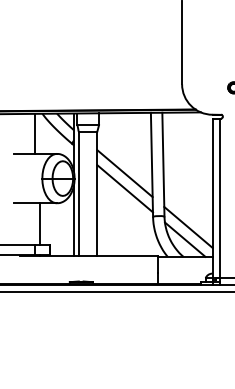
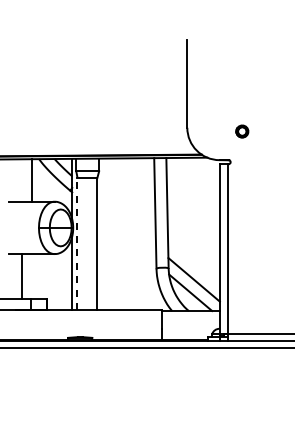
line: (124, 173) -> (126, 222), removed
line: (124, 188) -> (126, 238), removed
line: (78, 193) -> (77, 243), solid -> dashed
line: (39, 224) -> (21, 276), moved

